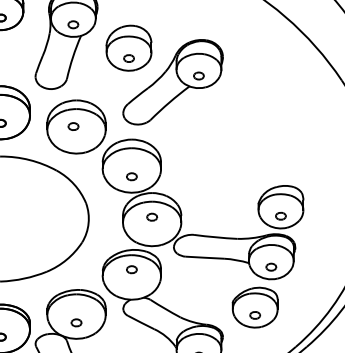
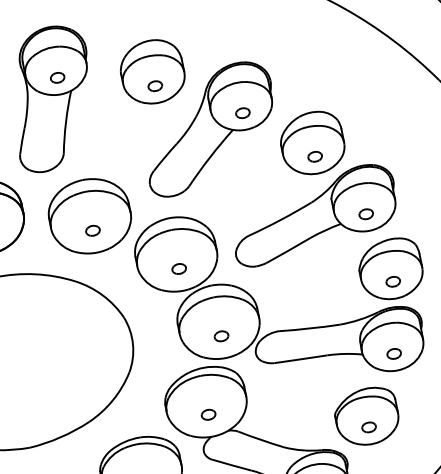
part: (128, 47) -> (151, 71), moved
part: (73, 126) -> (92, 230), moved
part: (236, 129) -> (308, 175), added
part: (152, 216) -> (221, 335), moved
part: (131, 269) -> (208, 414), moved
part: (254, 307) -> (365, 416), moved

